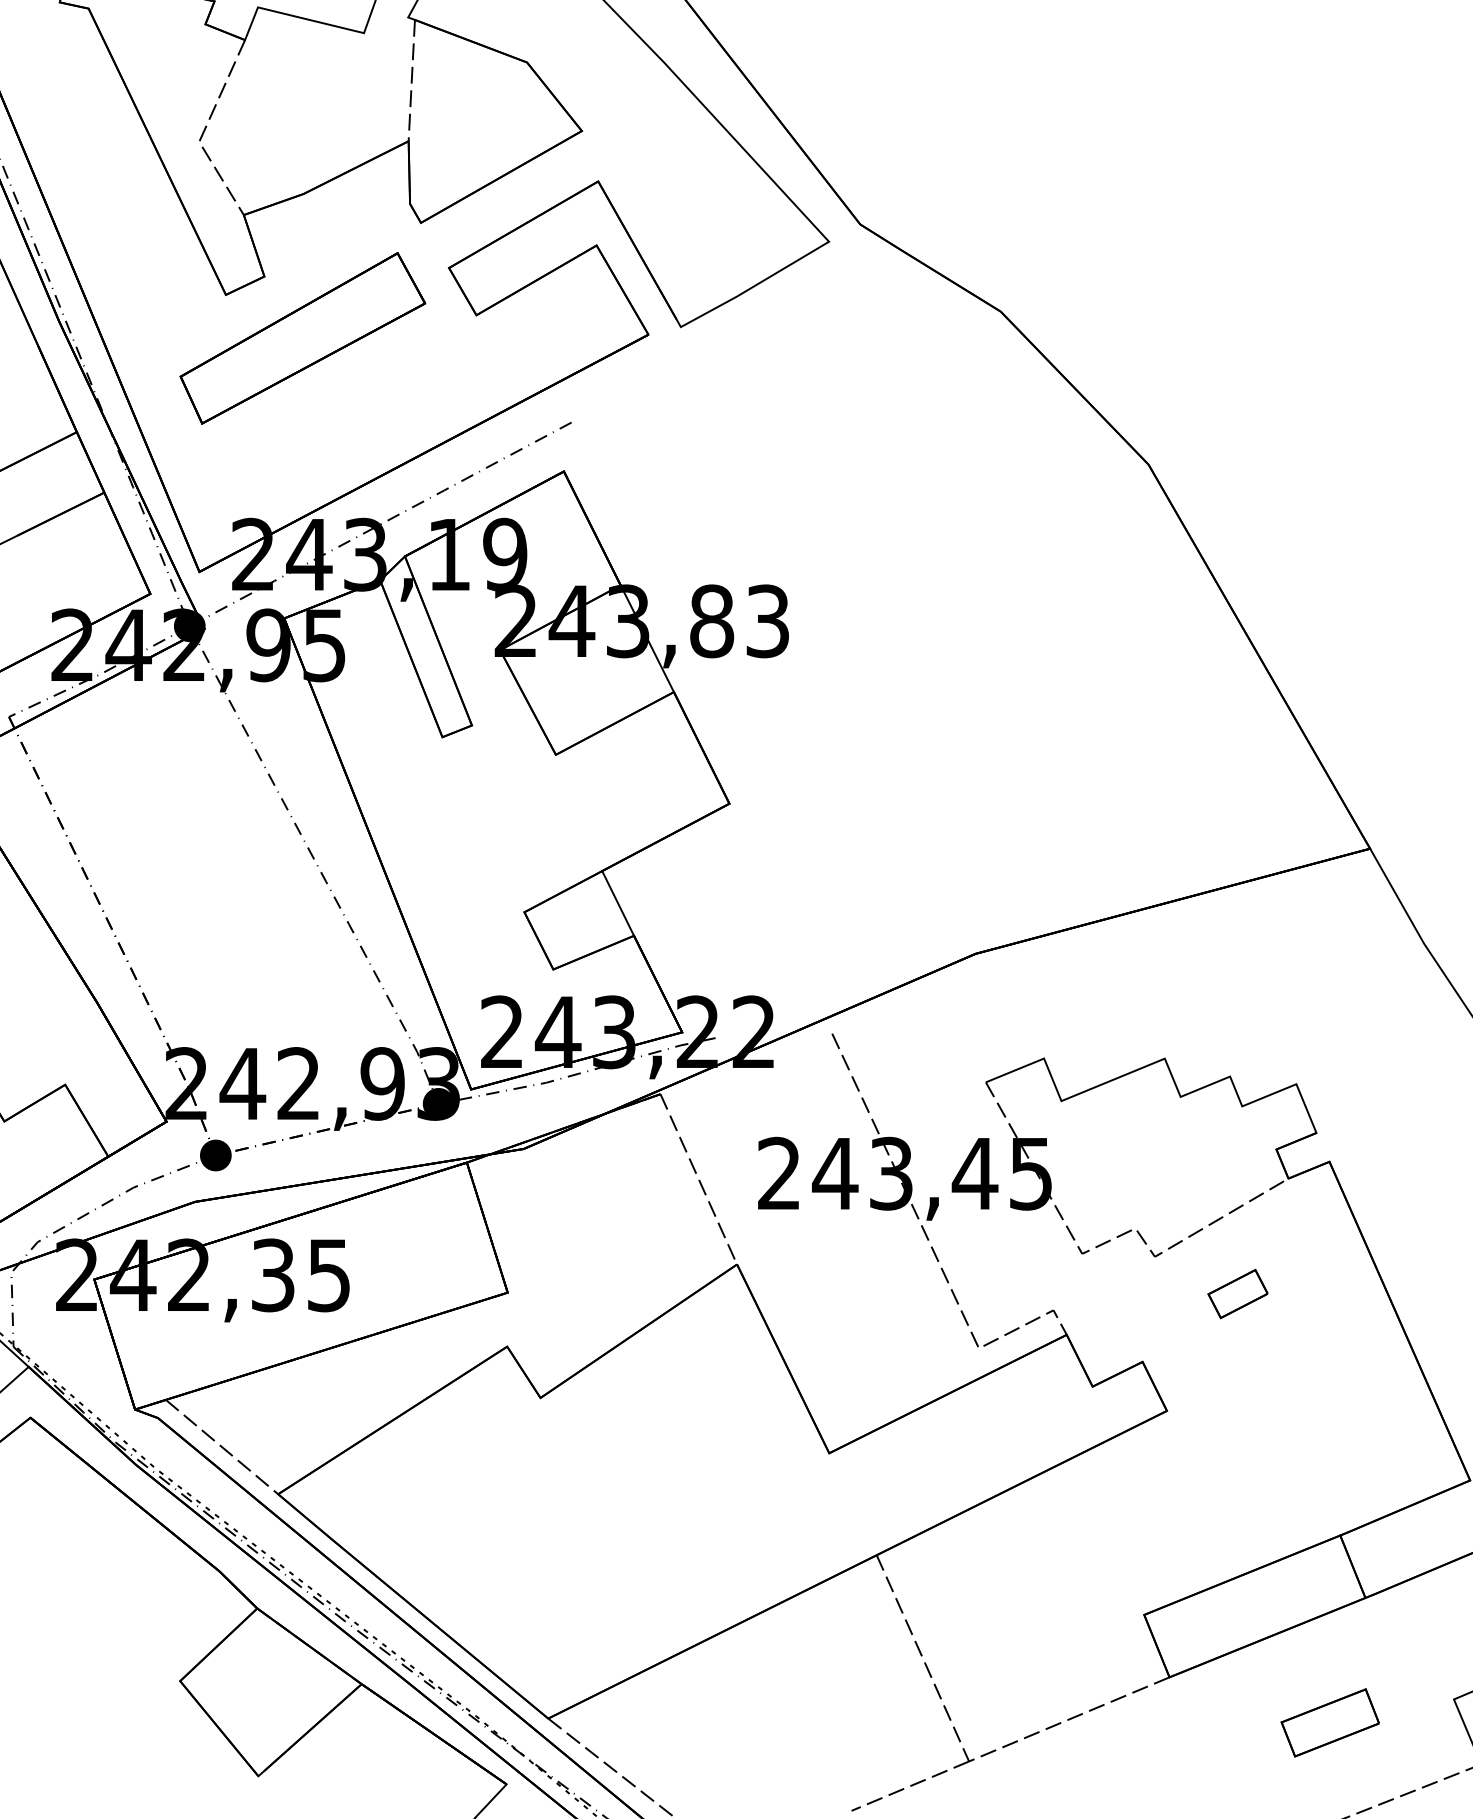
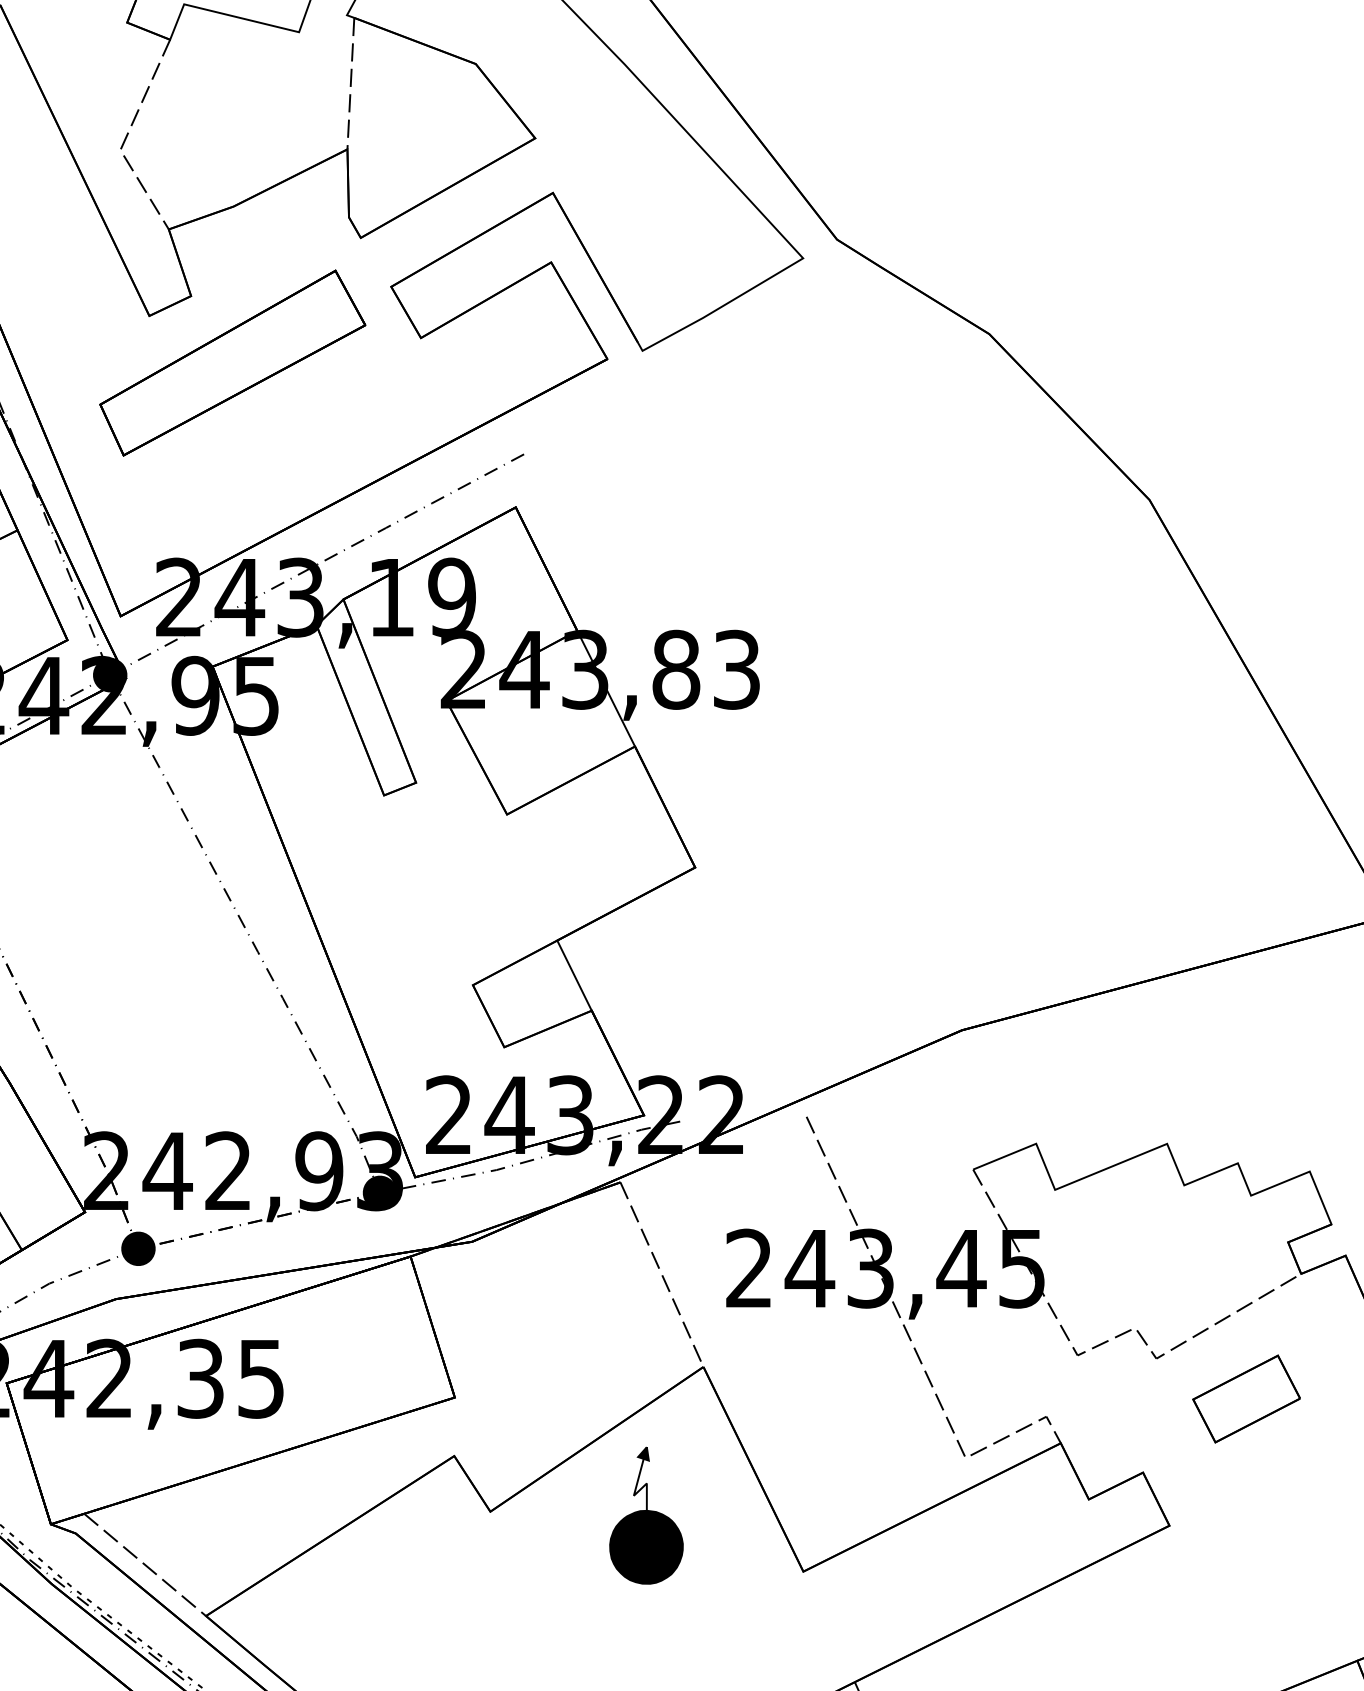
part: (1237, 1293) -> (1245, 1398), size x1.67
part: (684, 1401) -> (646, 1515), added

